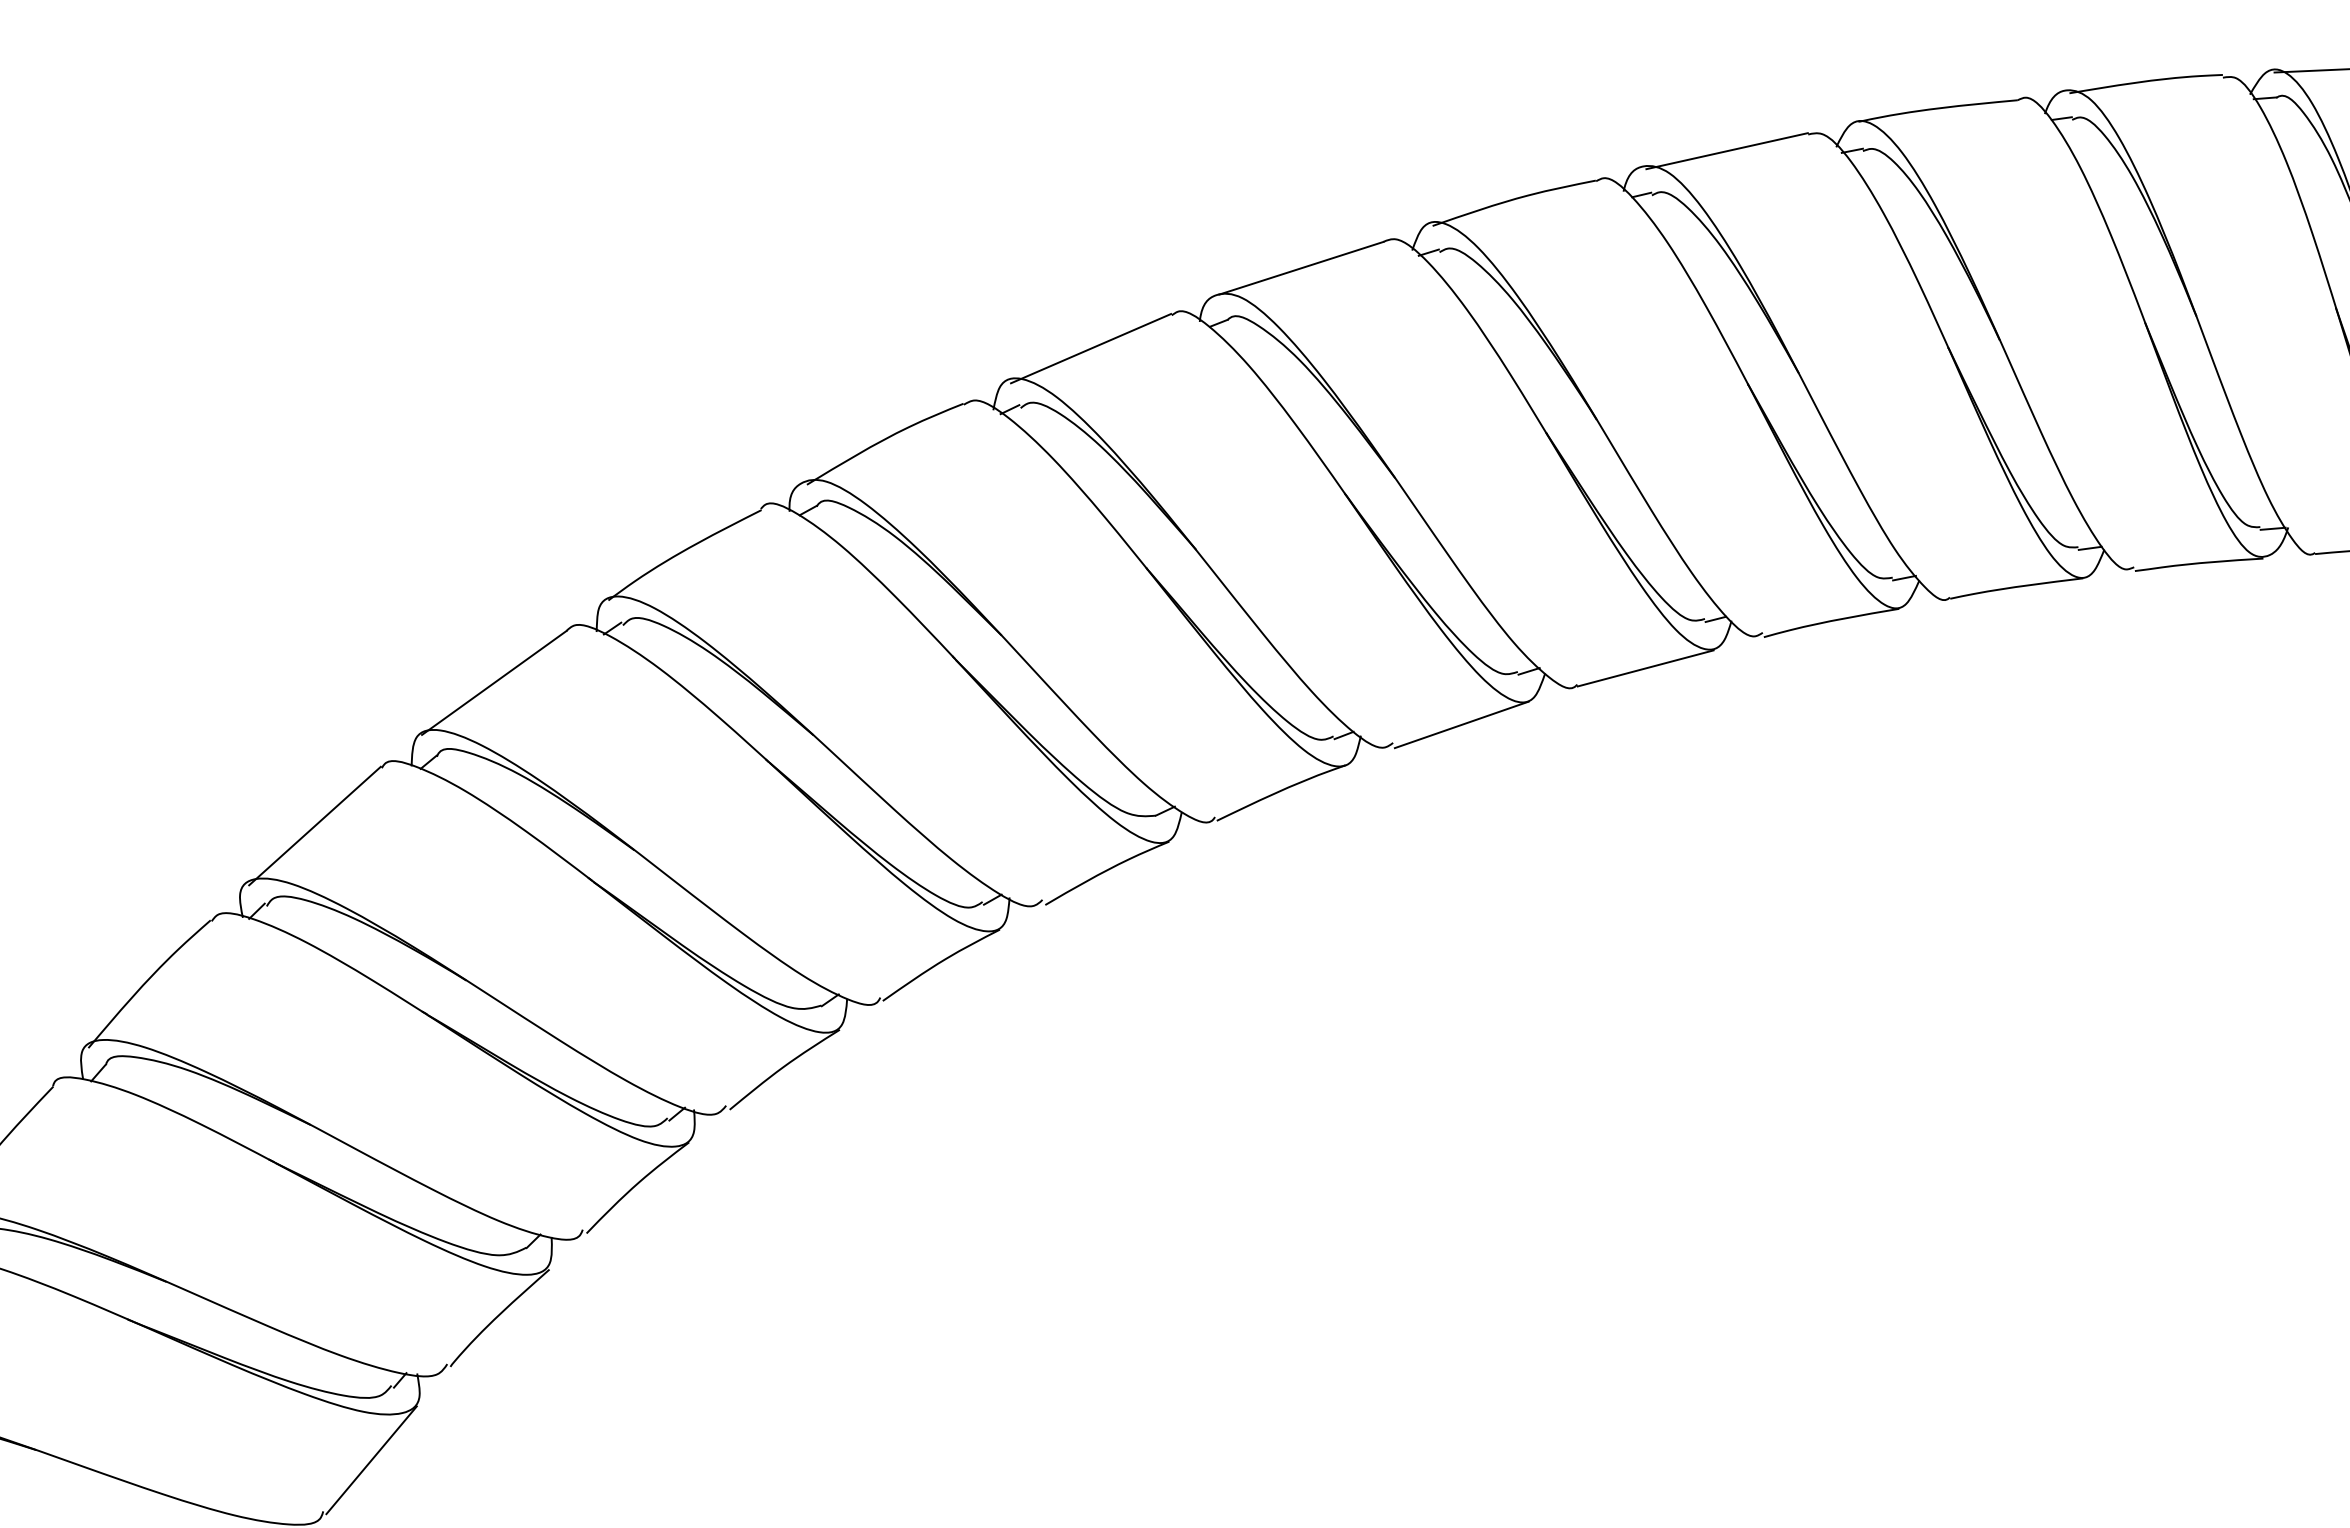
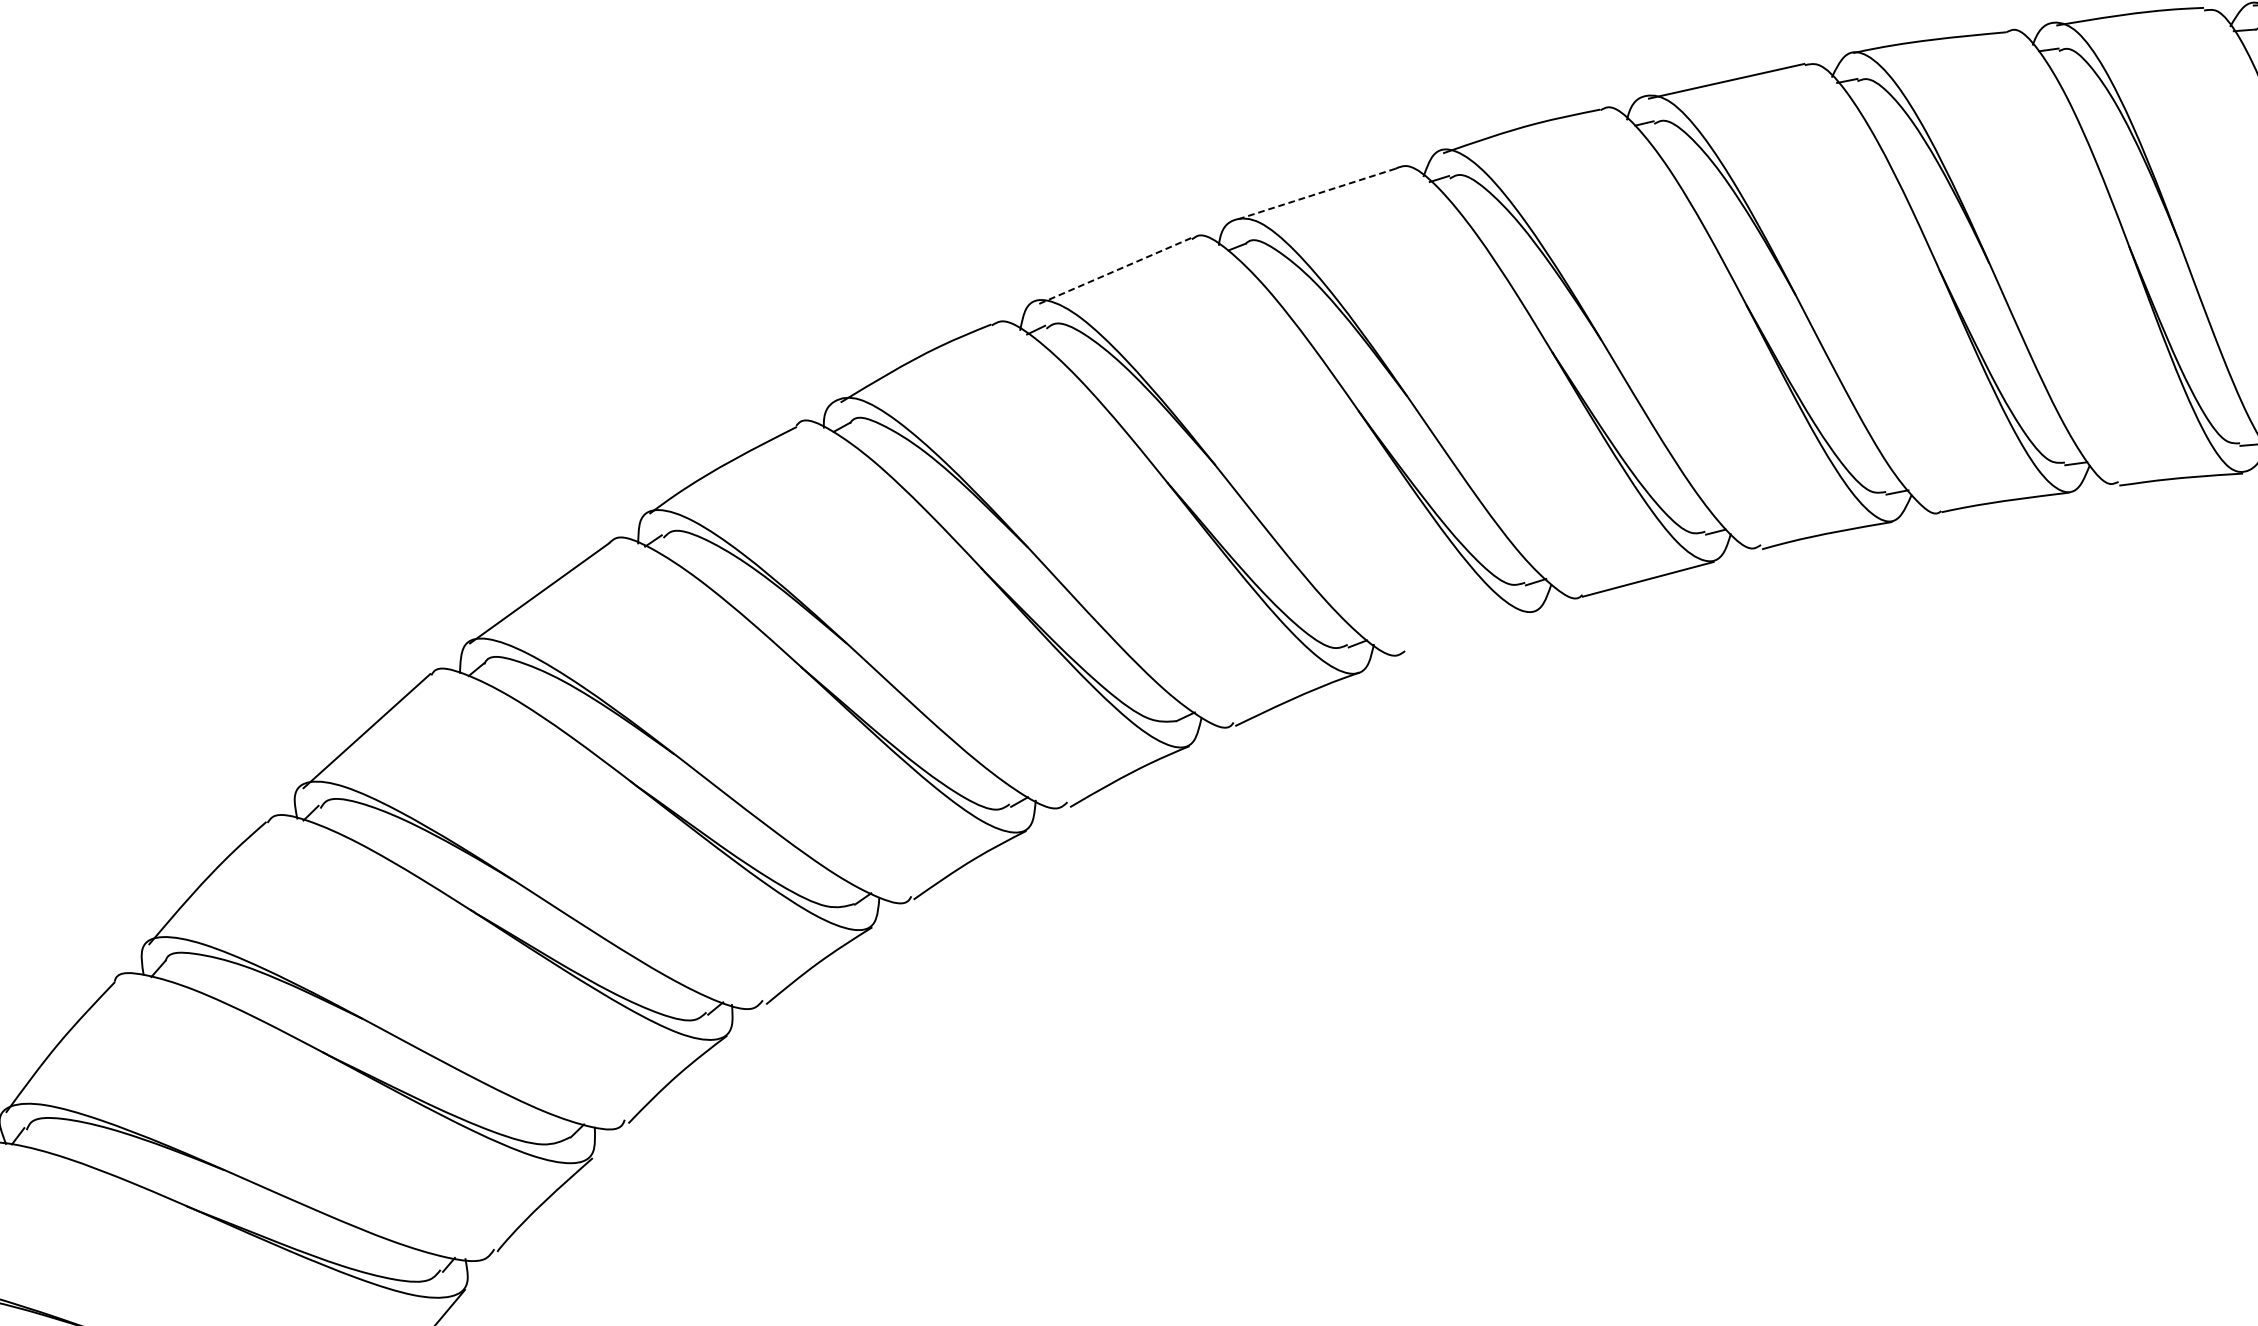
line: (1300, 268) -> (1315, 194), solid -> dashed
line: (1090, 348) -> (1113, 271), solid -> dashed
line: (1461, 724) -> (1470, 633), removed

